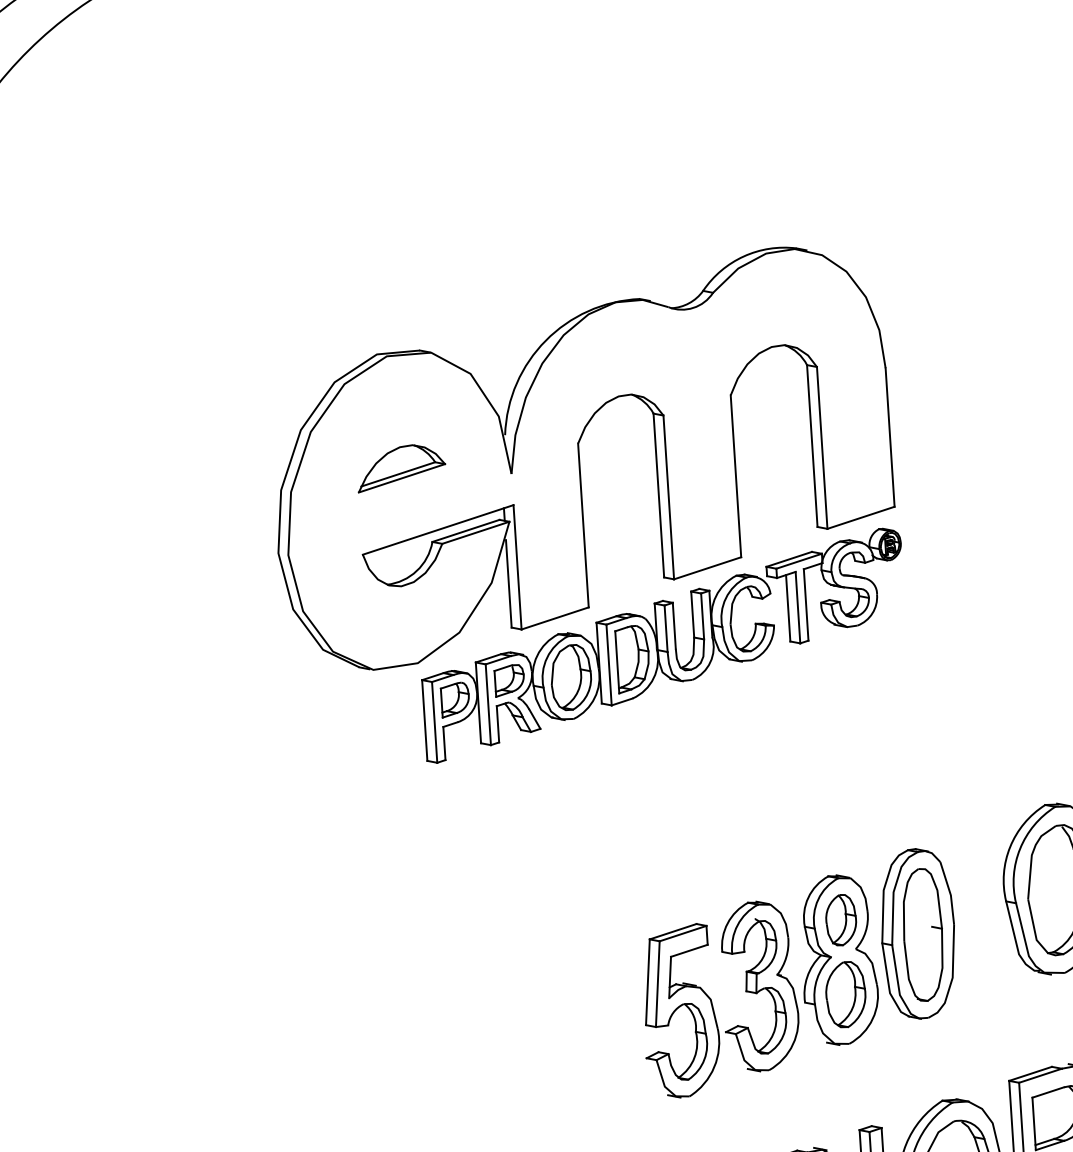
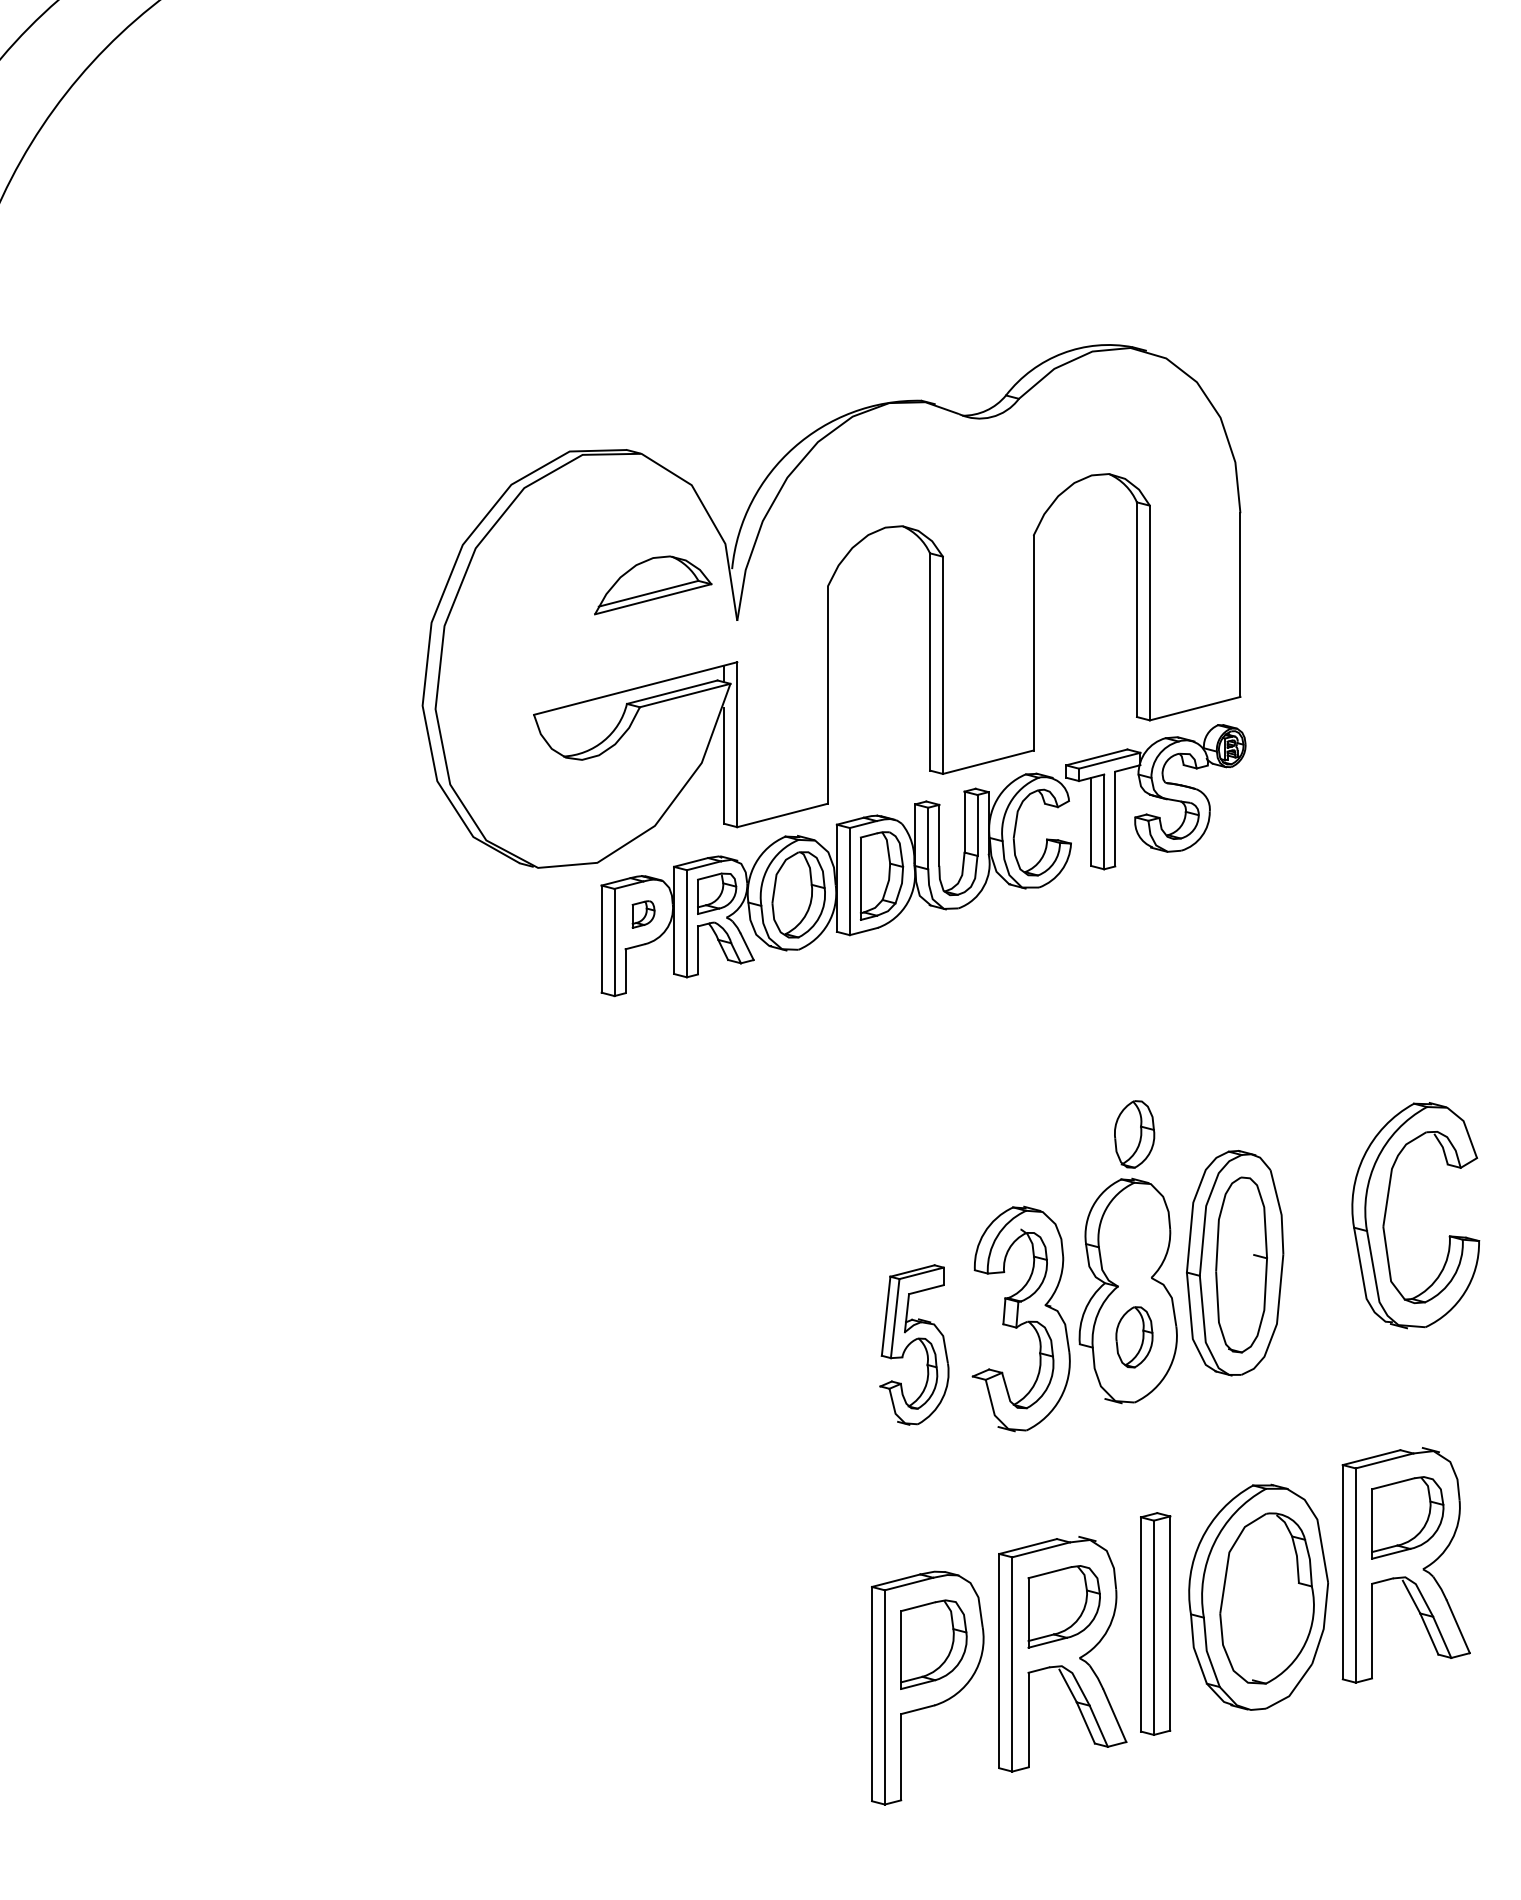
part: (401, 467) -> (653, 585), moved
part: (455, 699) -> (643, 914), size x0.6
part: (841, 920) -> (1134, 1134), moved
part: (845, 994) -> (1134, 1337), size x0.7
part: (680, 1010) -> (914, 1344), size x0.7

